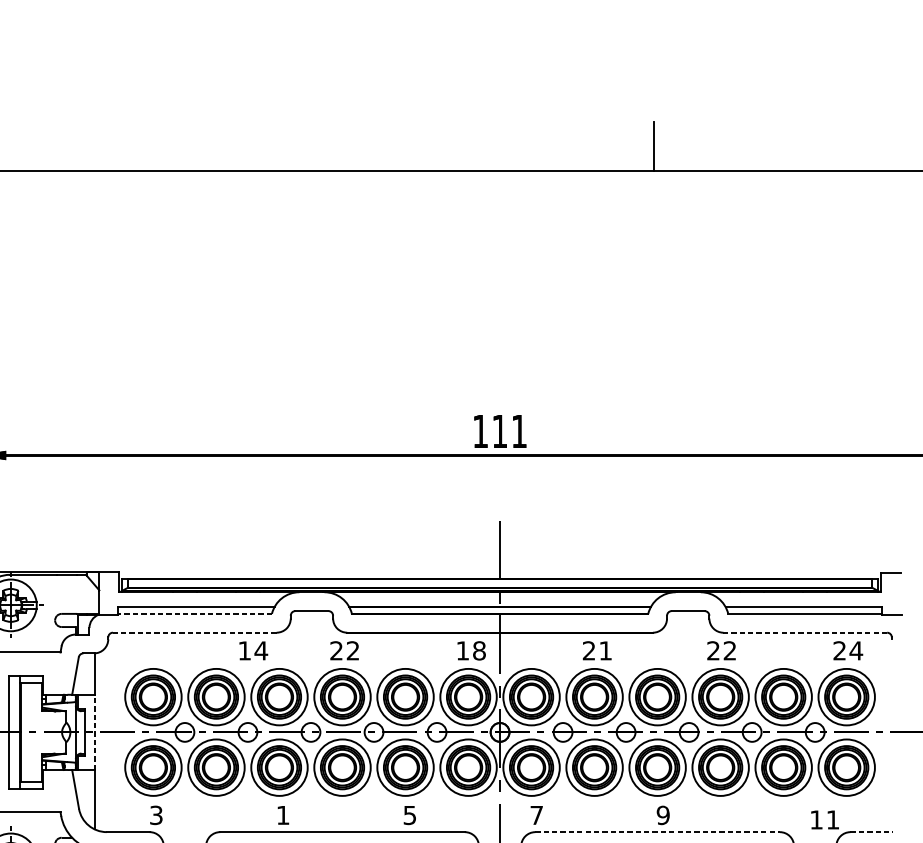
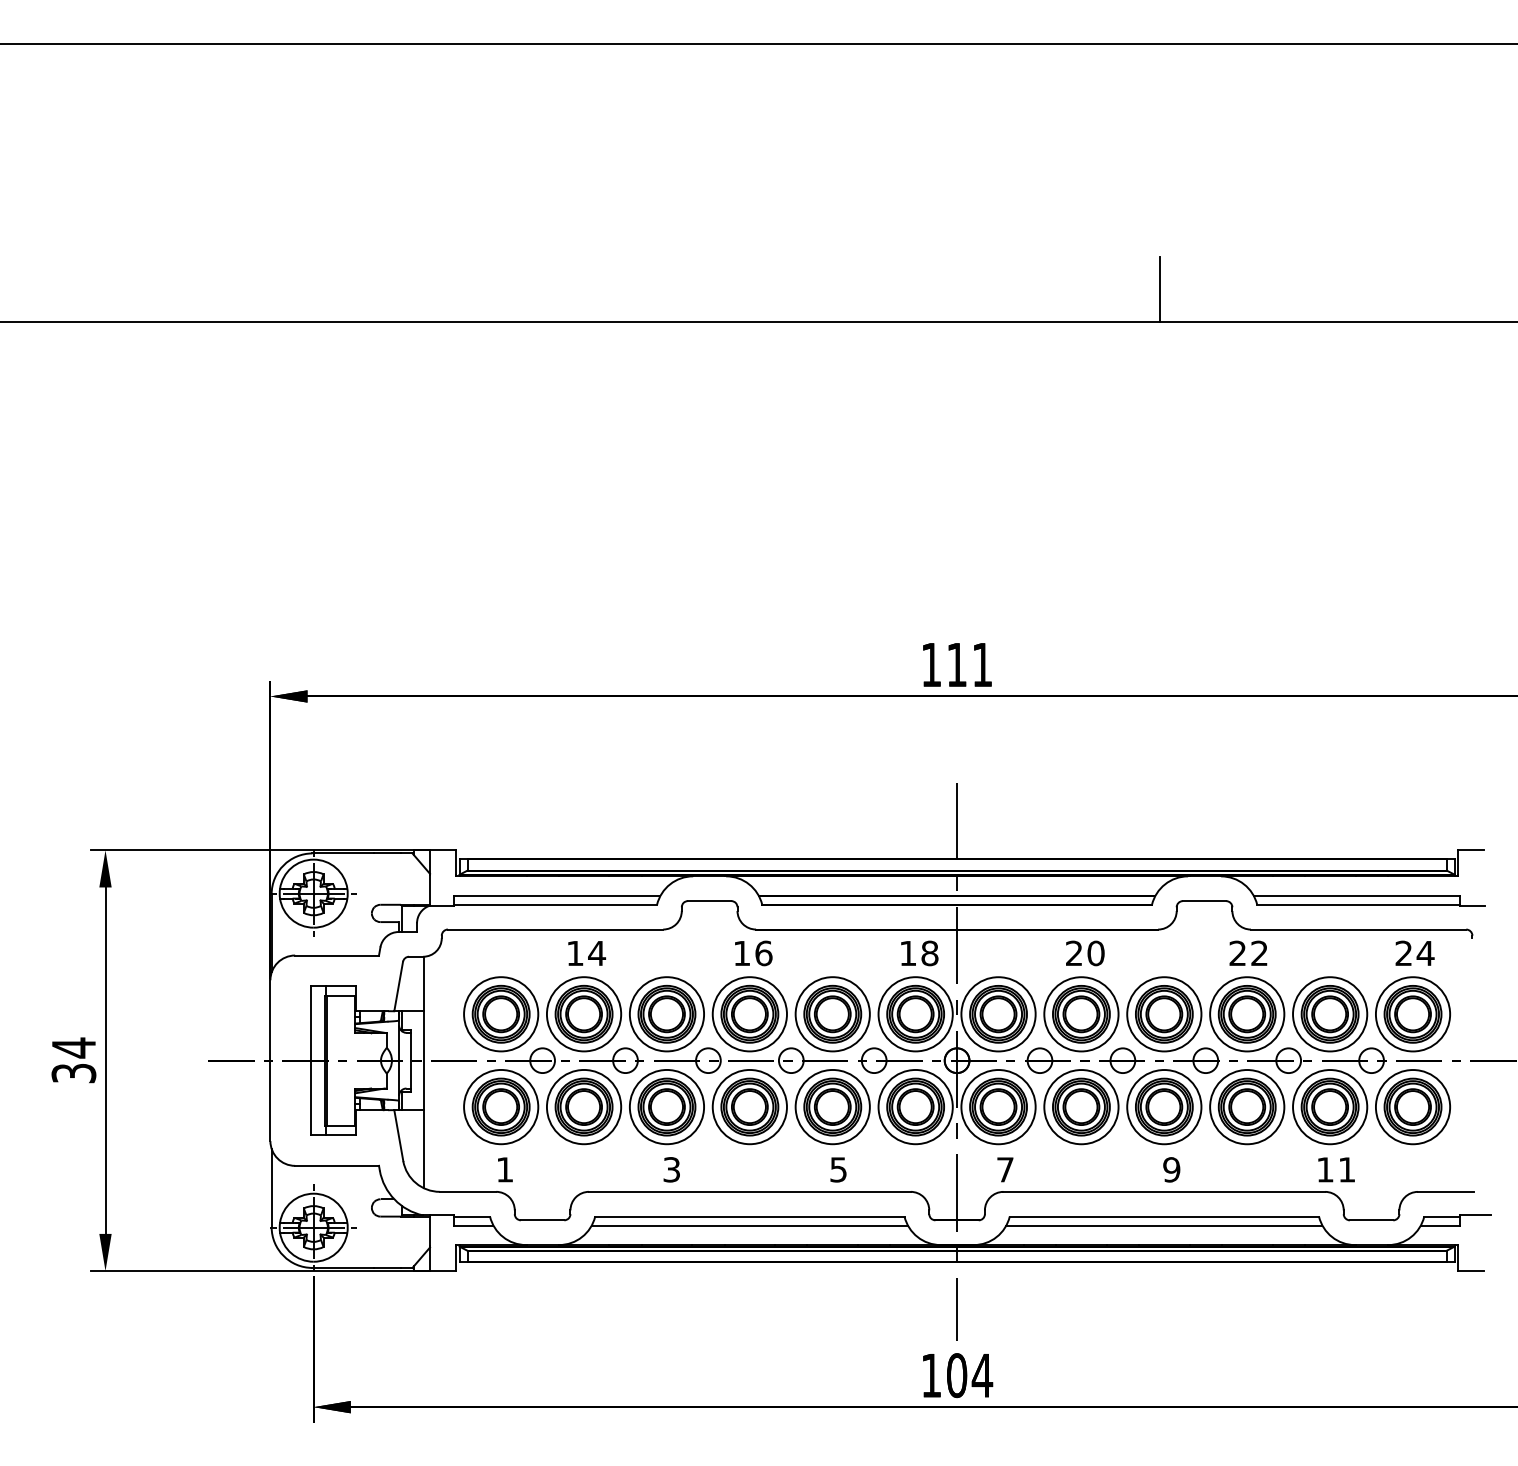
line: (194, 613) -> (555, 904), dashed -> solid
line: (194, 632) -> (555, 929), dashed -> solid
line: (805, 632) -> (1358, 929), dashed -> solid
text: (254, 650) -> (587, 953), moved
text: (344, 650) -> (752, 953), 22 -> 16
text: (605, 650) -> (1095, 953), 21 -> 20
line: (94, 732) -> (423, 1060), dashed -> solid
text: (155, 815) -> (504, 1169), 3 -> 1
text: (282, 815) -> (671, 1169), 1 -> 3
text: (825, 819) -> (1336, 1169), moved
line: (657, 831) -> (1164, 1191), dashed -> solid
line: (872, 831) -> (1446, 1191), dashed -> solid

